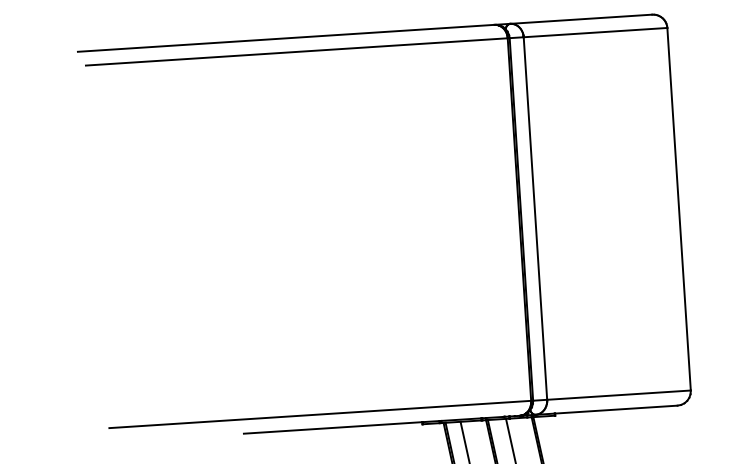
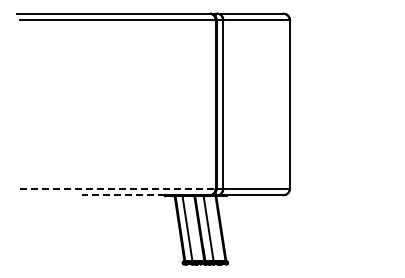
line: (319, 414) -> (117, 188), solid -> dashed
line: (331, 428) -> (122, 195), solid -> dashed

